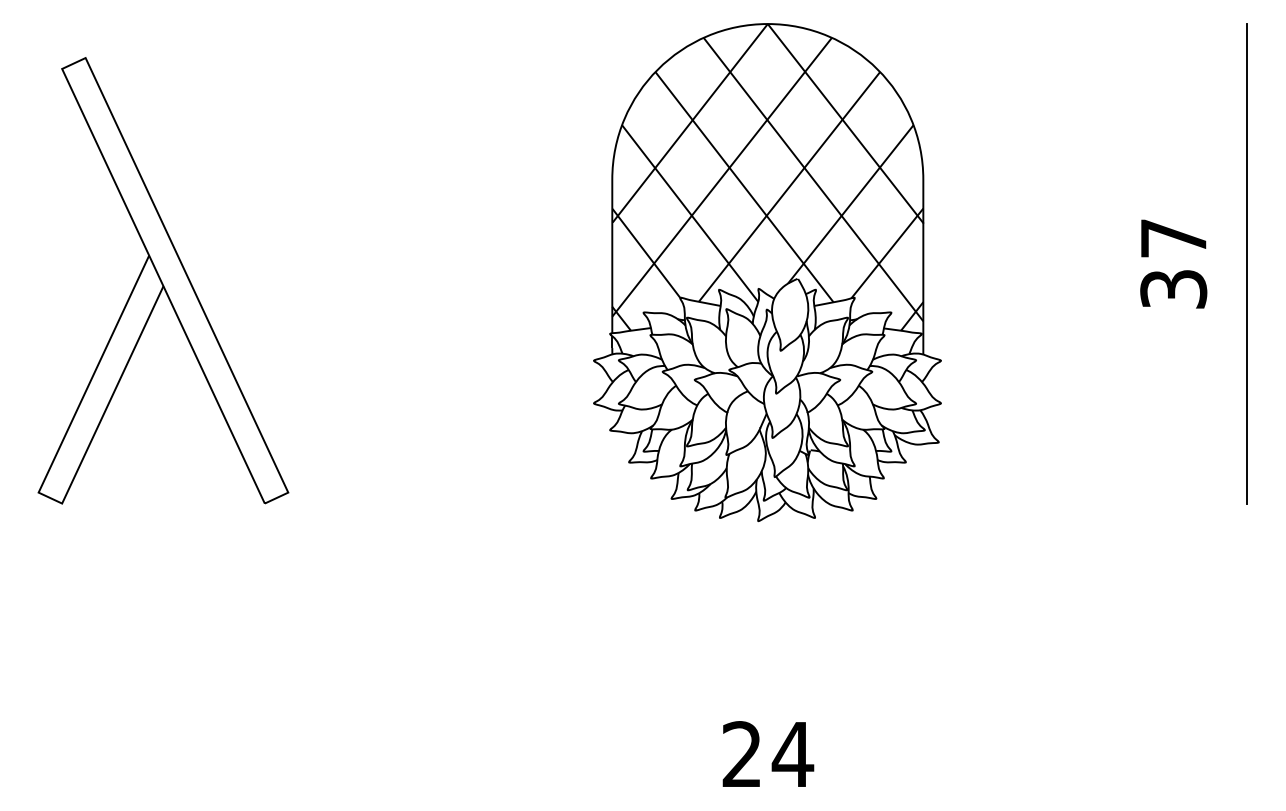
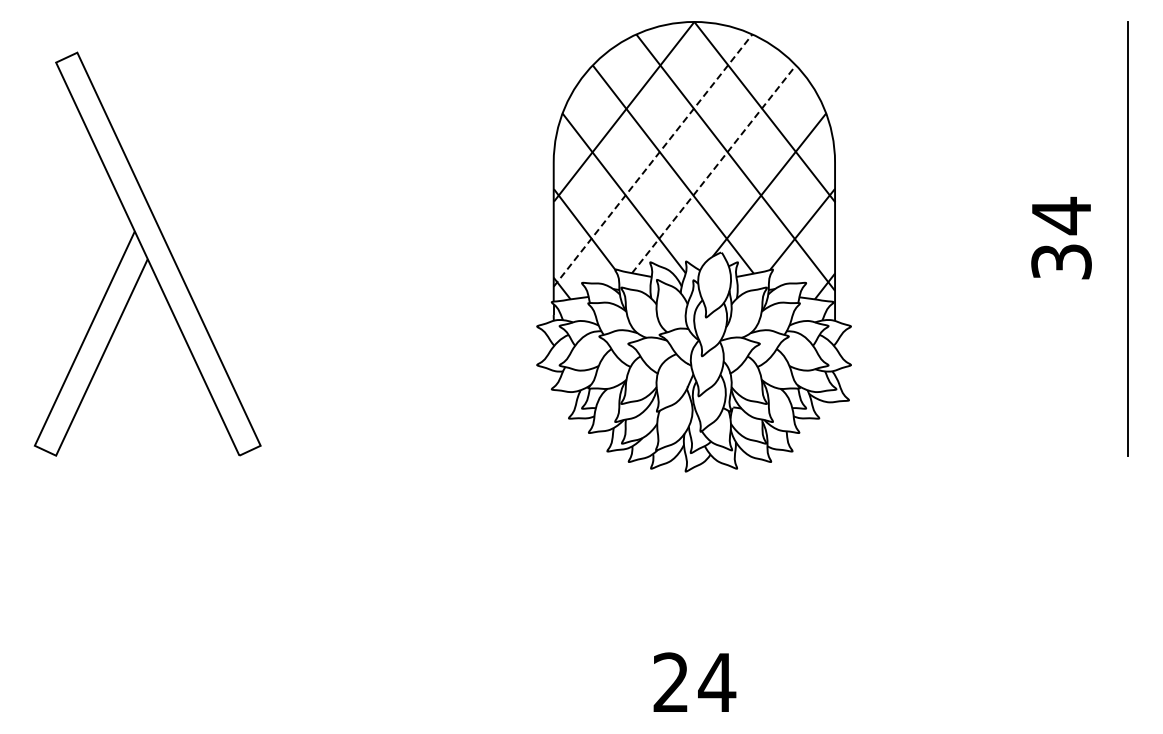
line: (722, 177) -> (653, 160), solid -> dashed
line: (790, 186) -> (714, 168), solid -> dashed
text: (1173, 238) -> (1061, 215), 37 -> 34

